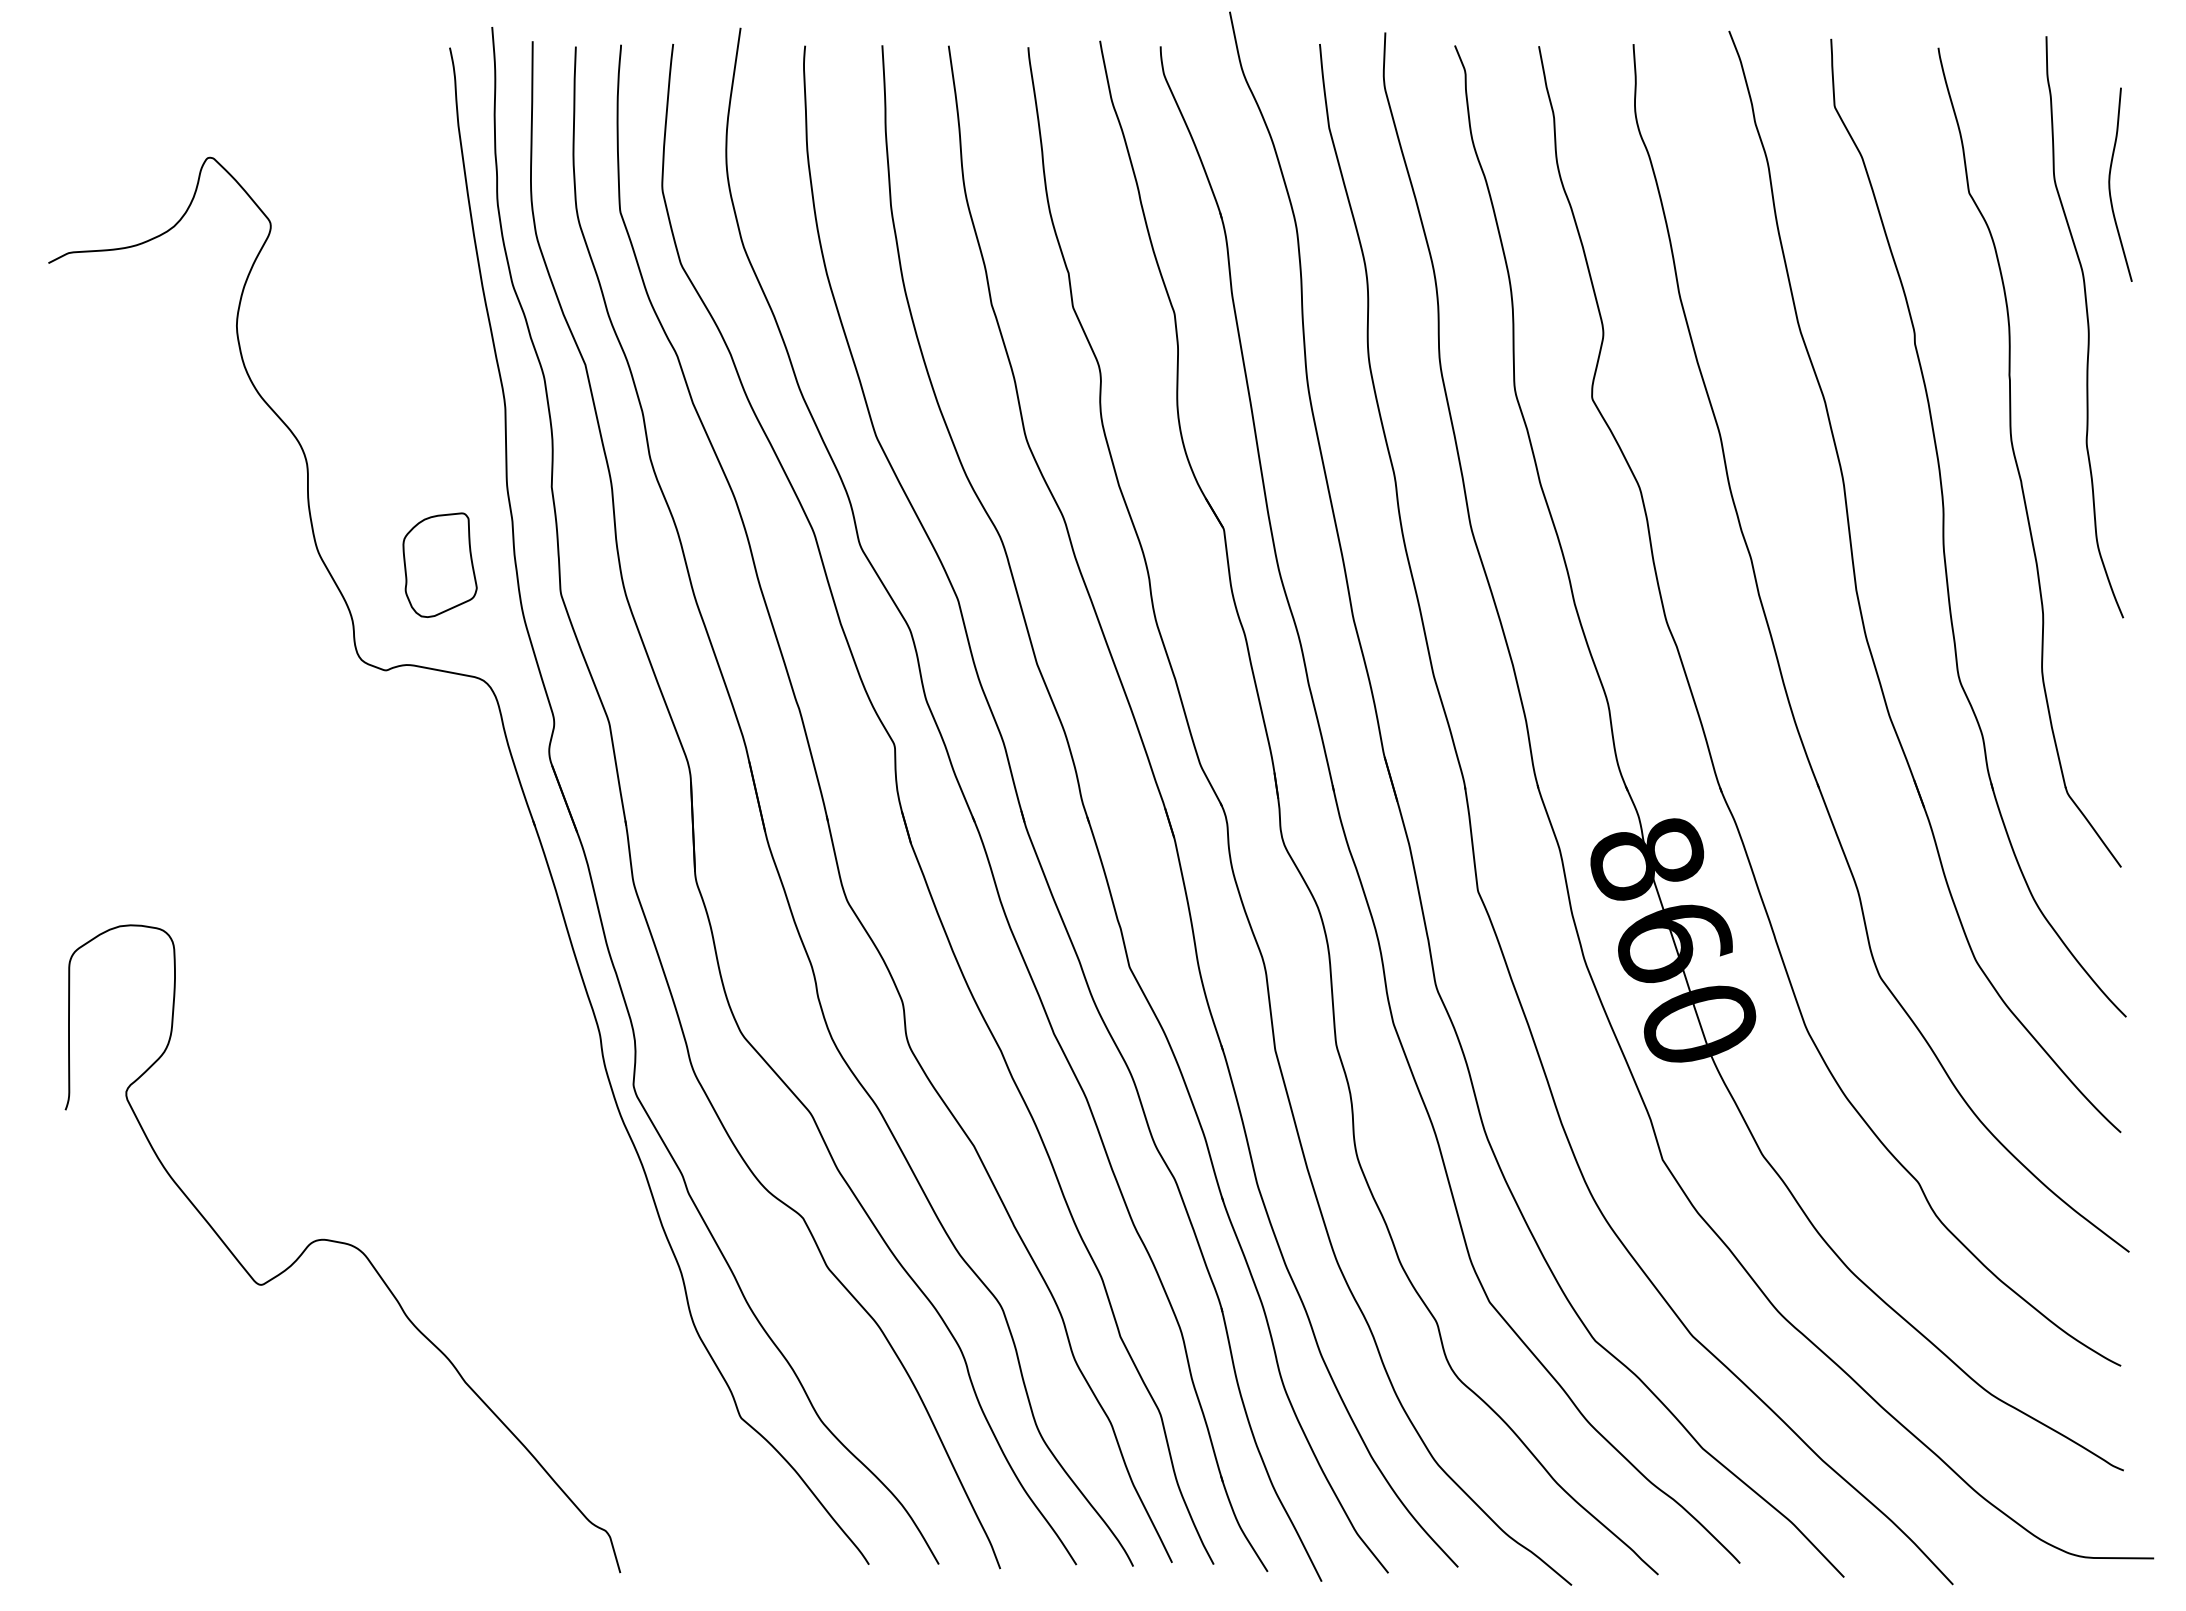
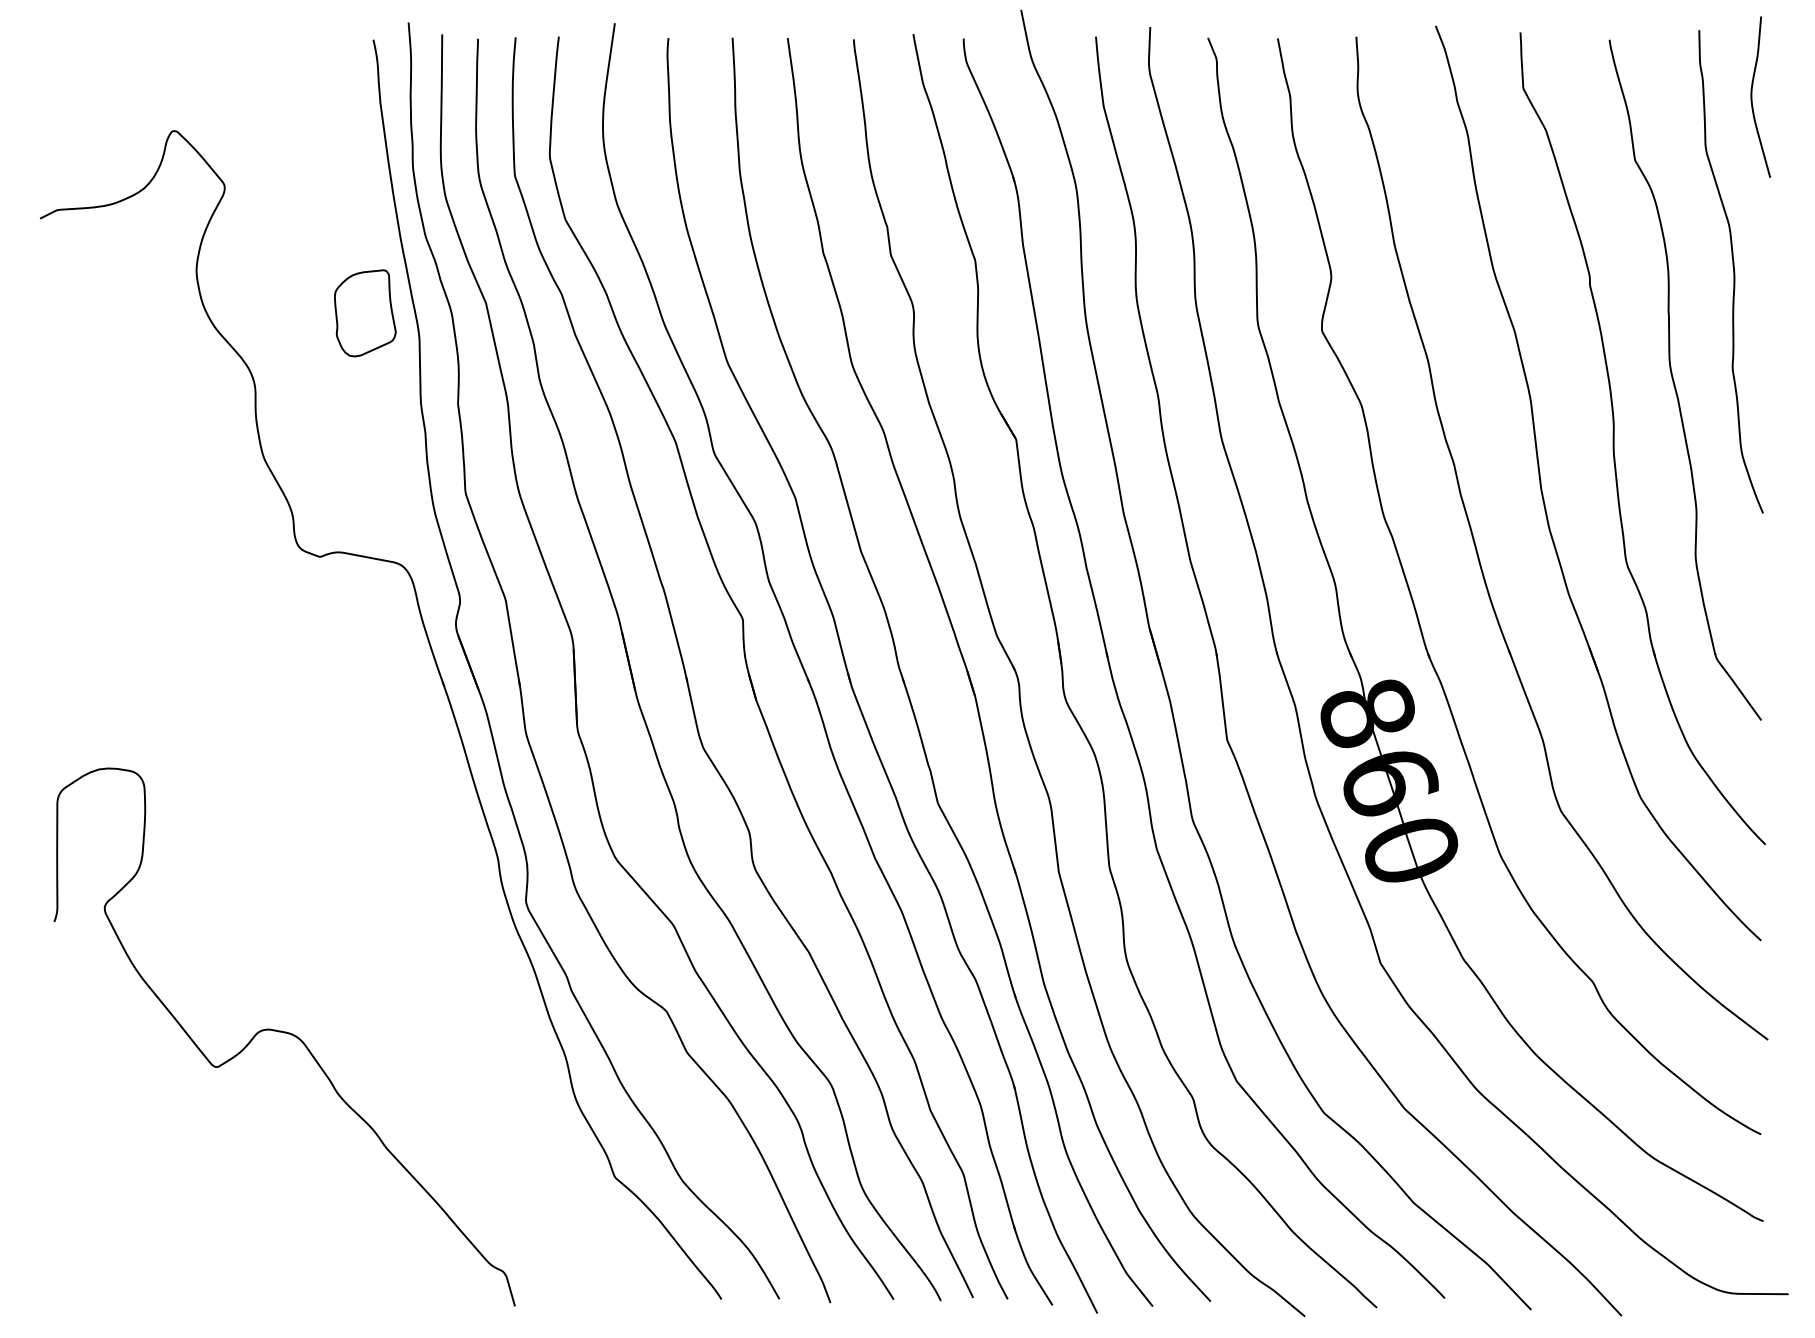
curve: (2110, 184) -> (1752, 96), moved
part: (439, 564) -> (364, 312), moved

